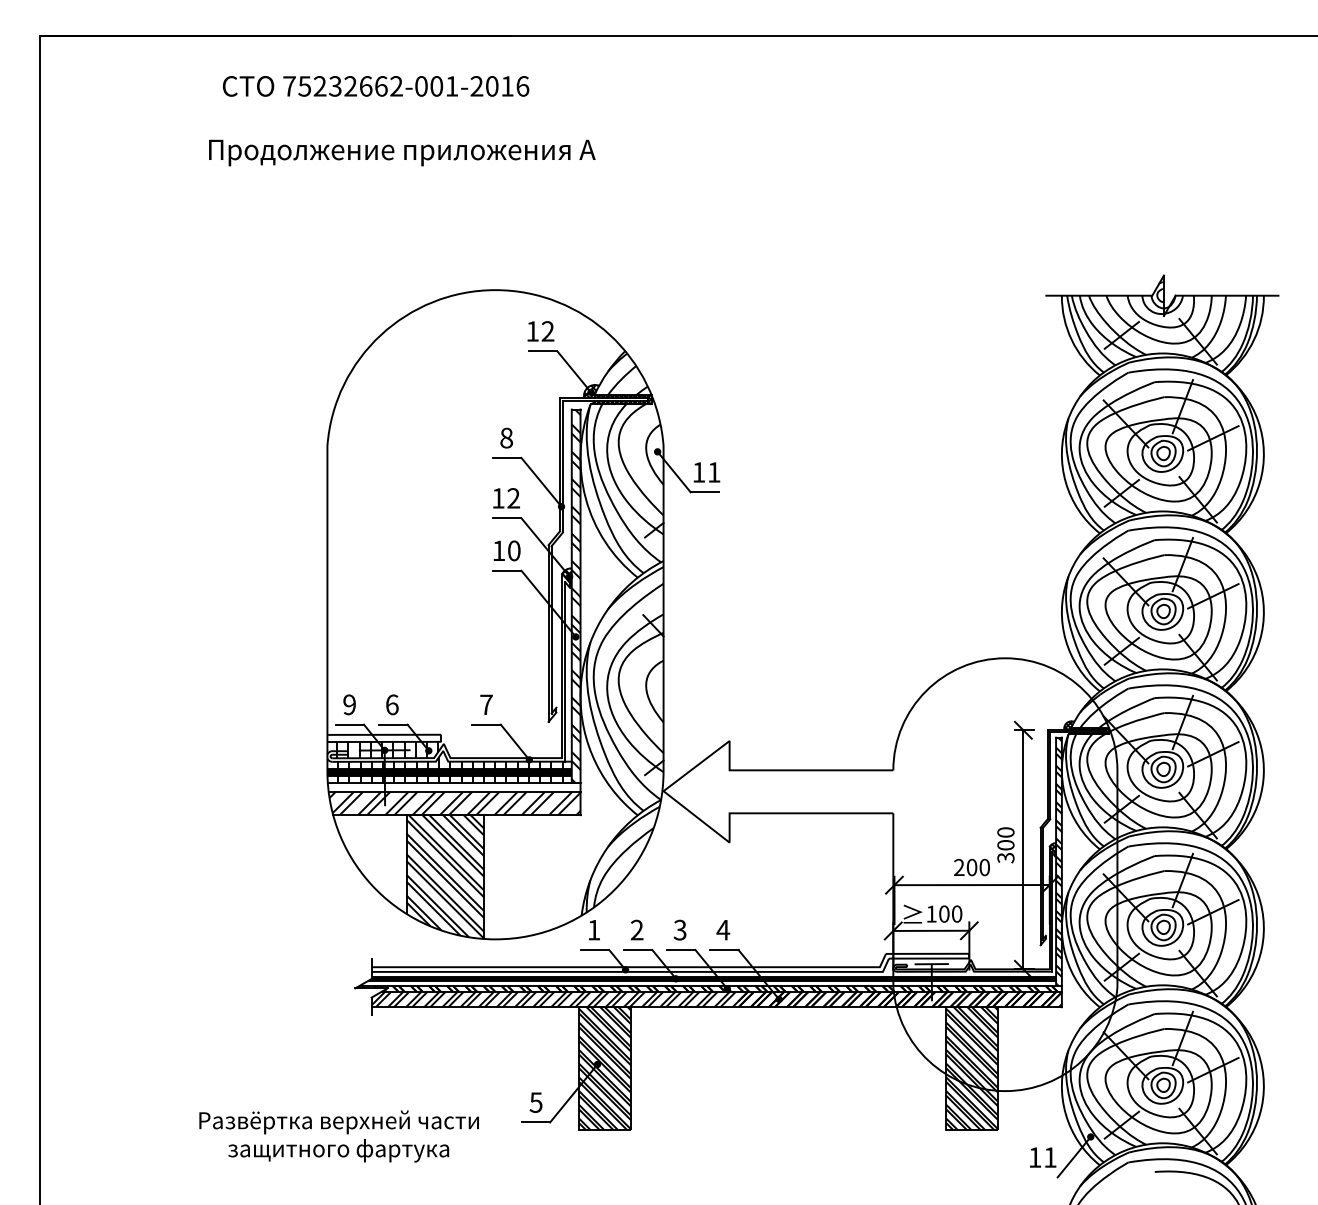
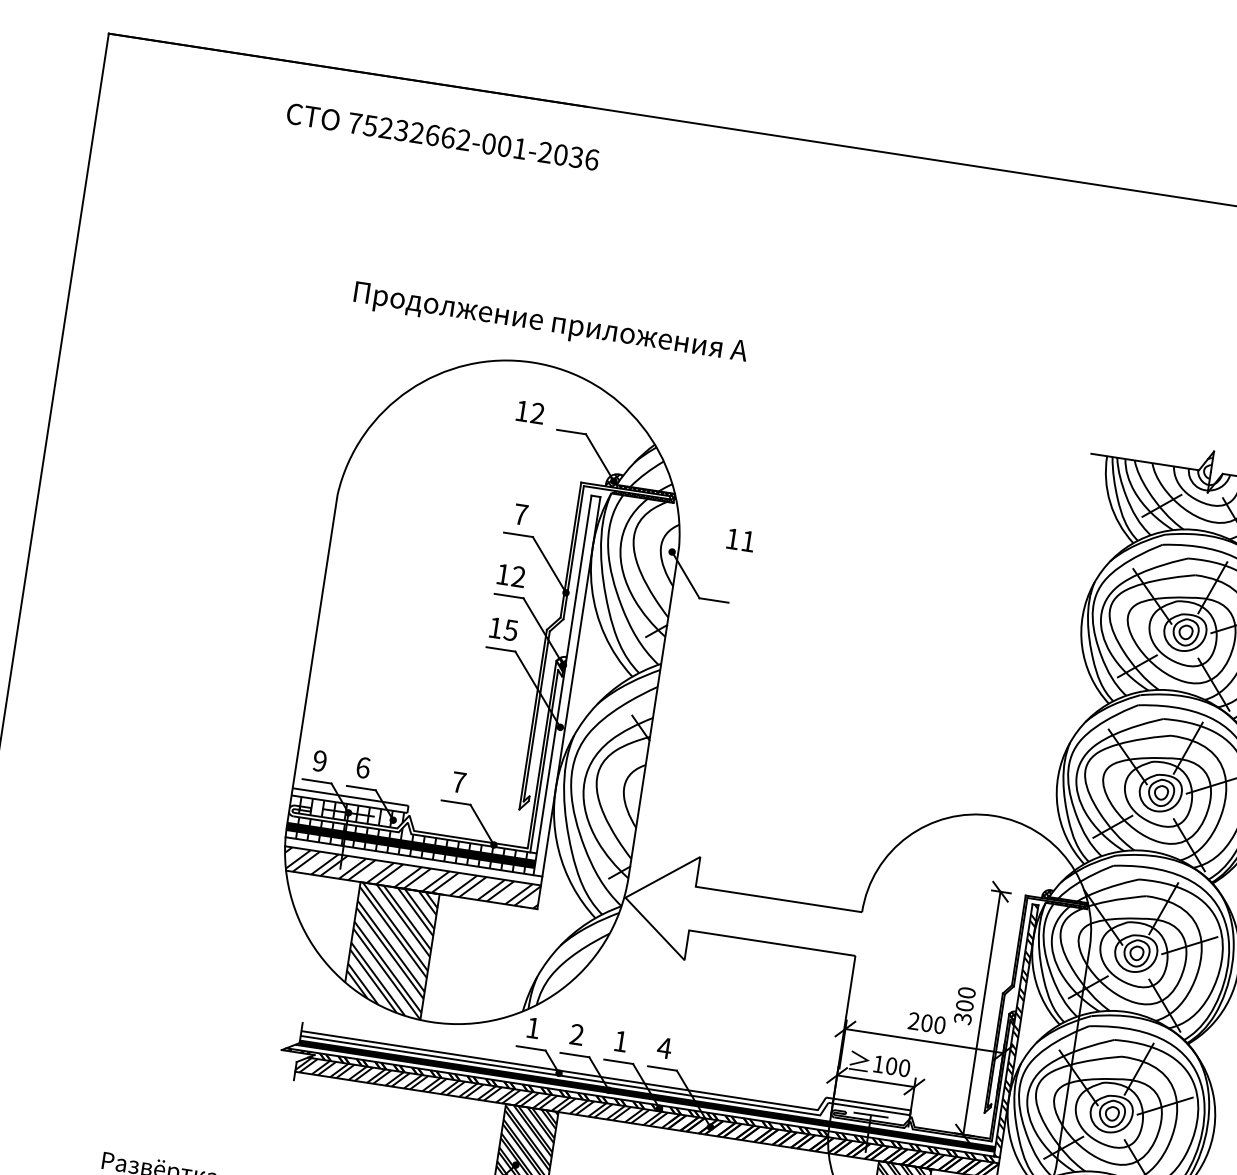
text: (507, 86) -> (576, 157), 75232662-001-2016 -> 75232662-001-2036
text: (402, 152) -> (550, 324), moved
text: (540, 331) -> (530, 412), moved
text: (506, 437) -> (520, 513), 8 -> 7
text: (706, 472) -> (740, 540), moved
text: (513, 550) -> (510, 629), 10 -> 15
hatch: (575, 596) -> (566, 686), removed
text: (679, 929) -> (620, 1040), 3 -> 1

